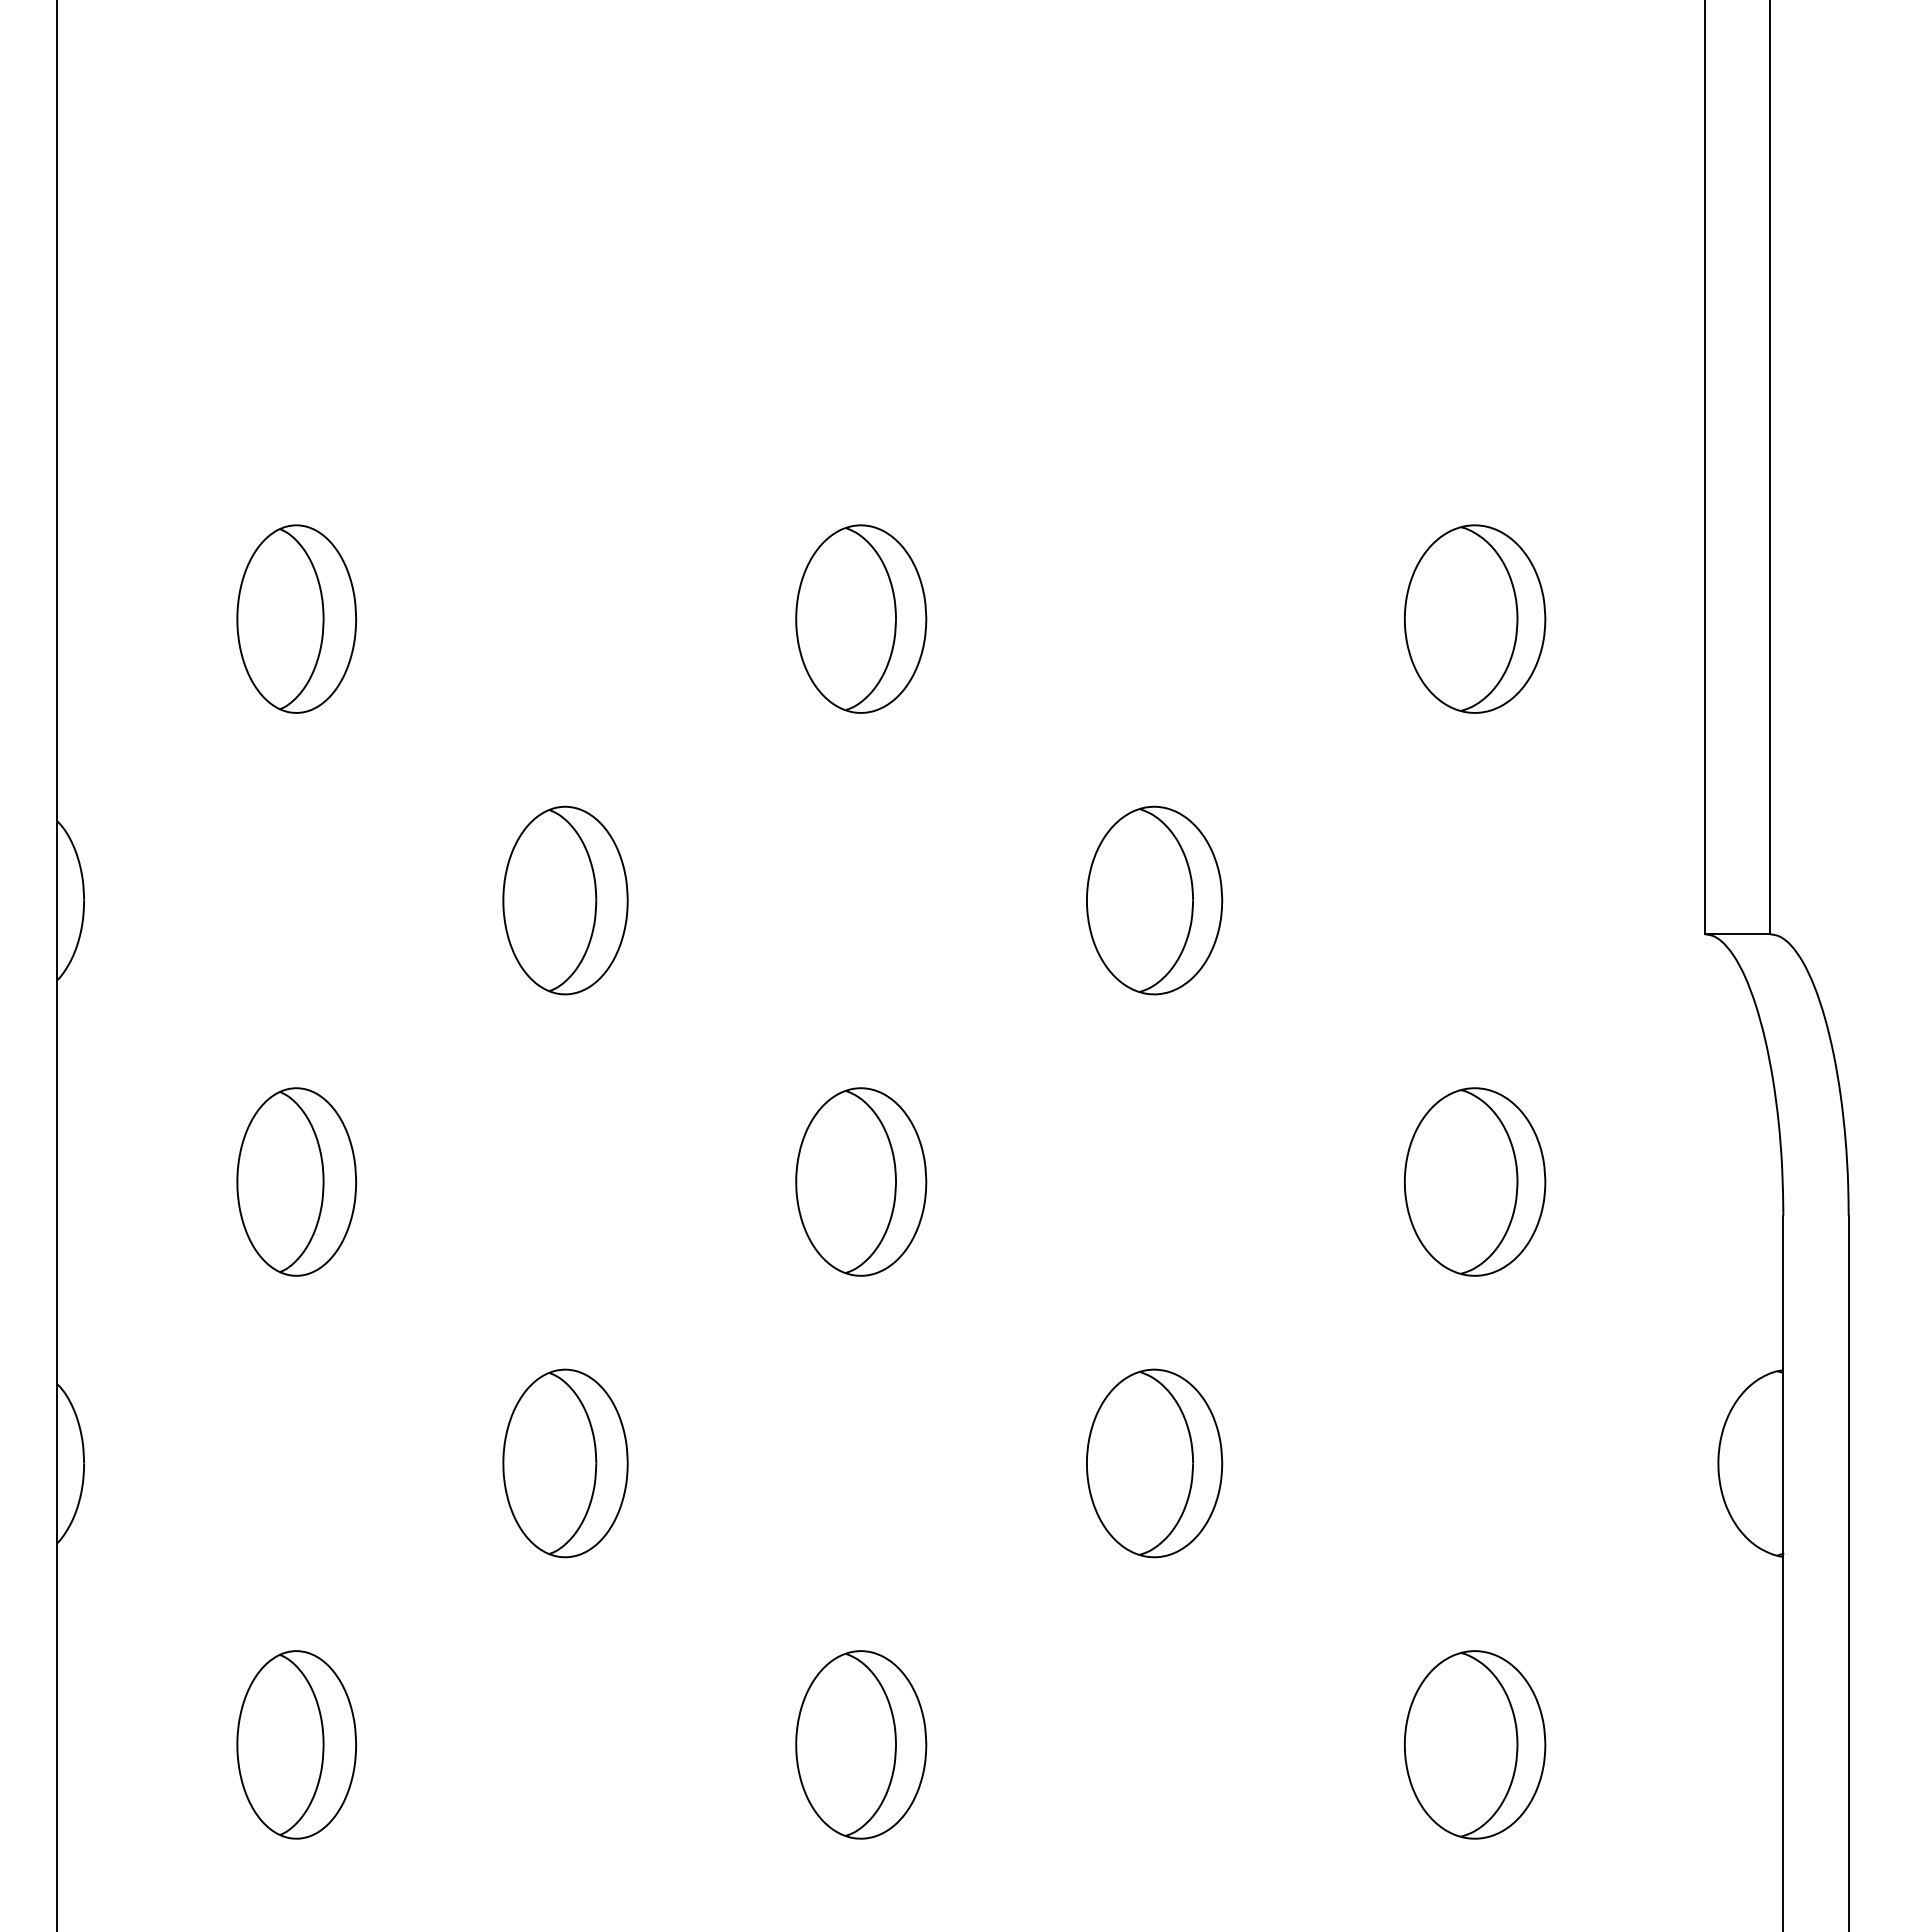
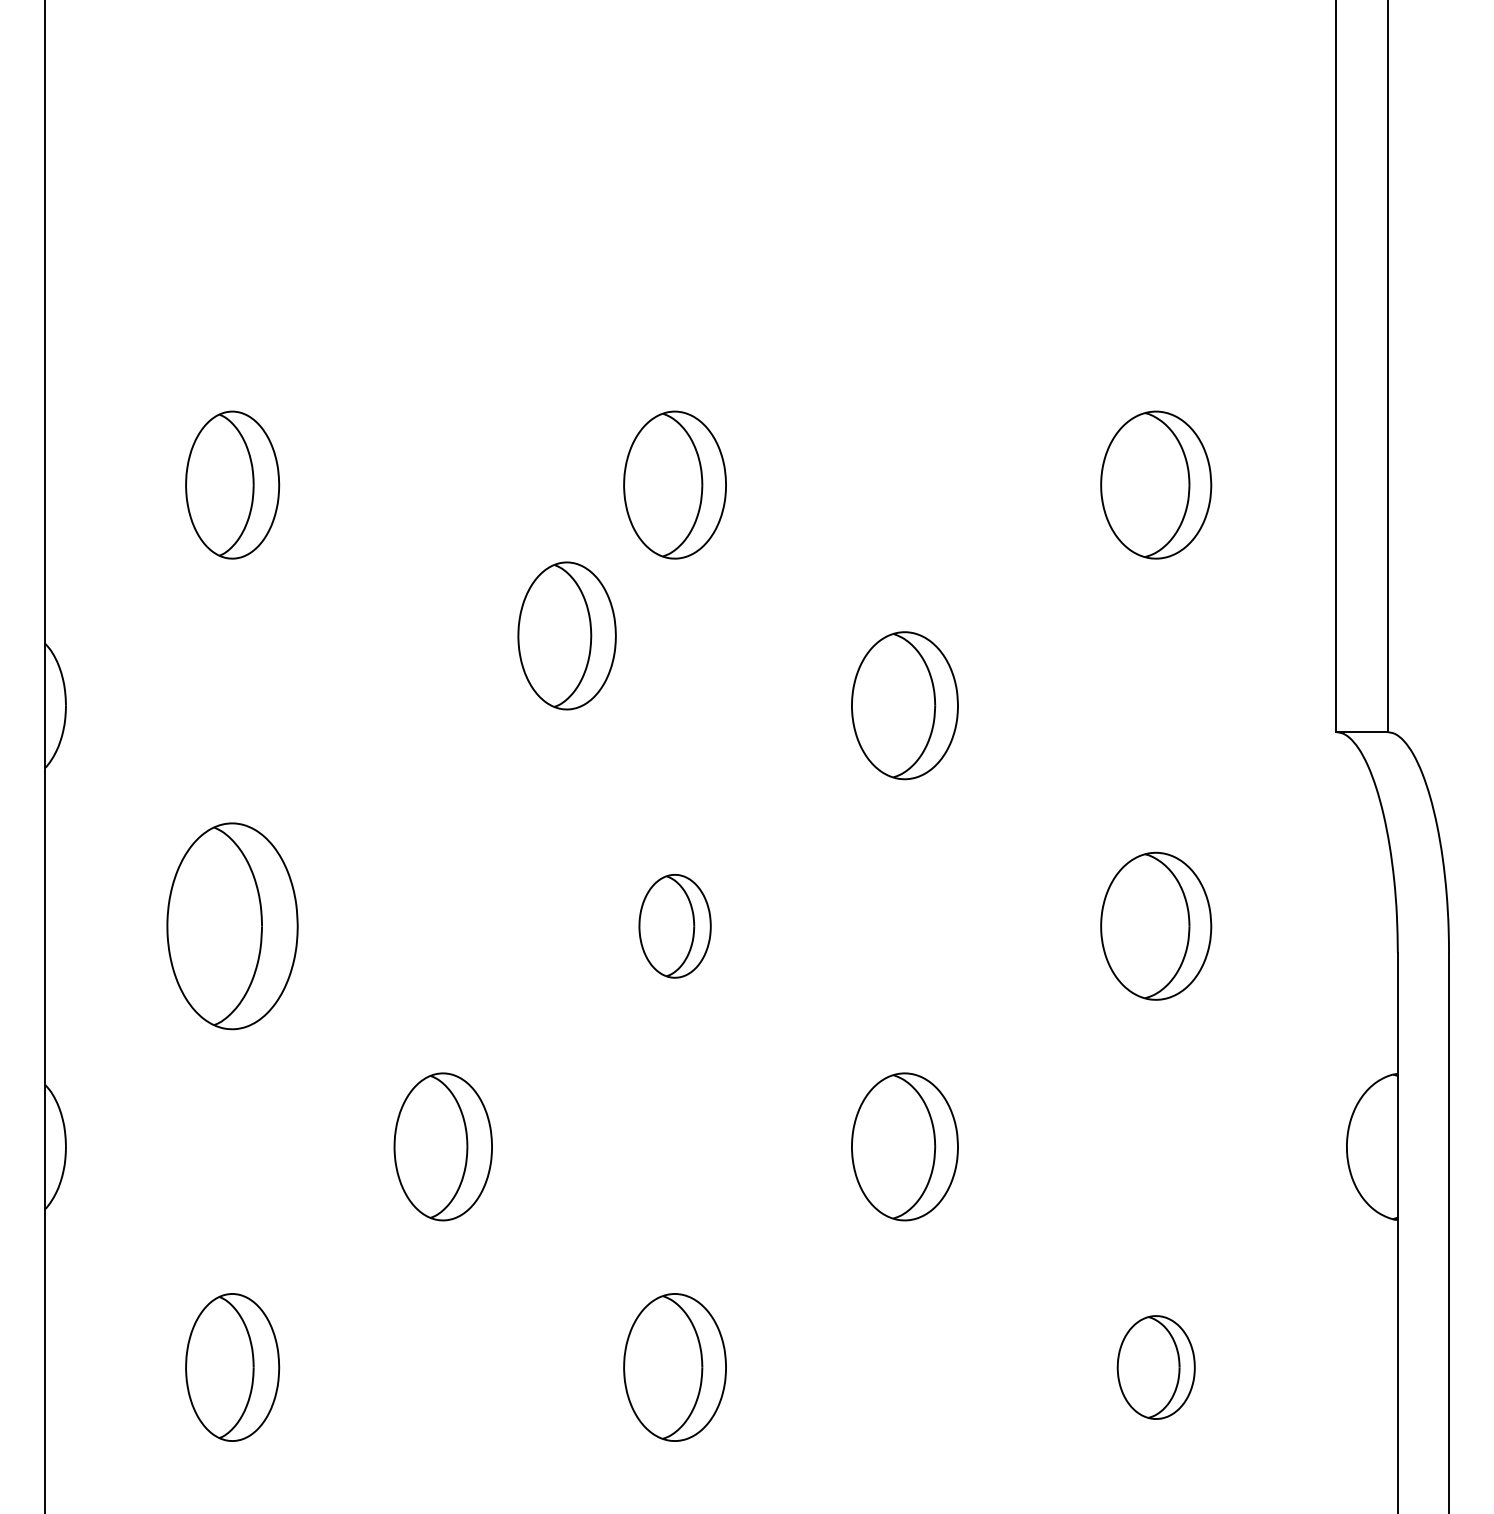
part: (565, 900) -> (567, 635), moved
part: (296, 1181) -> (232, 925), size x1.4
part: (861, 1181) -> (675, 925), size x0.7
part: (1475, 1744) -> (1156, 1367), size x0.7

